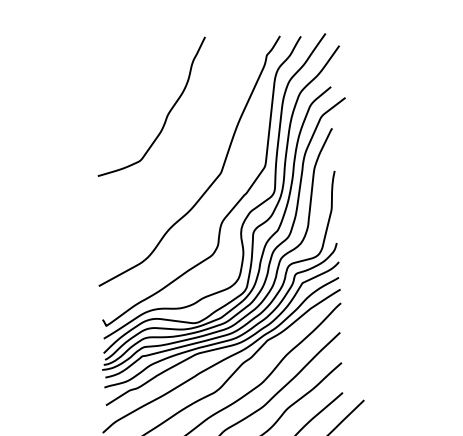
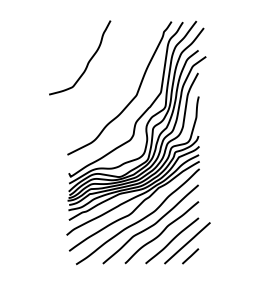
curve: (167, 111) -> (88, 60), moved

